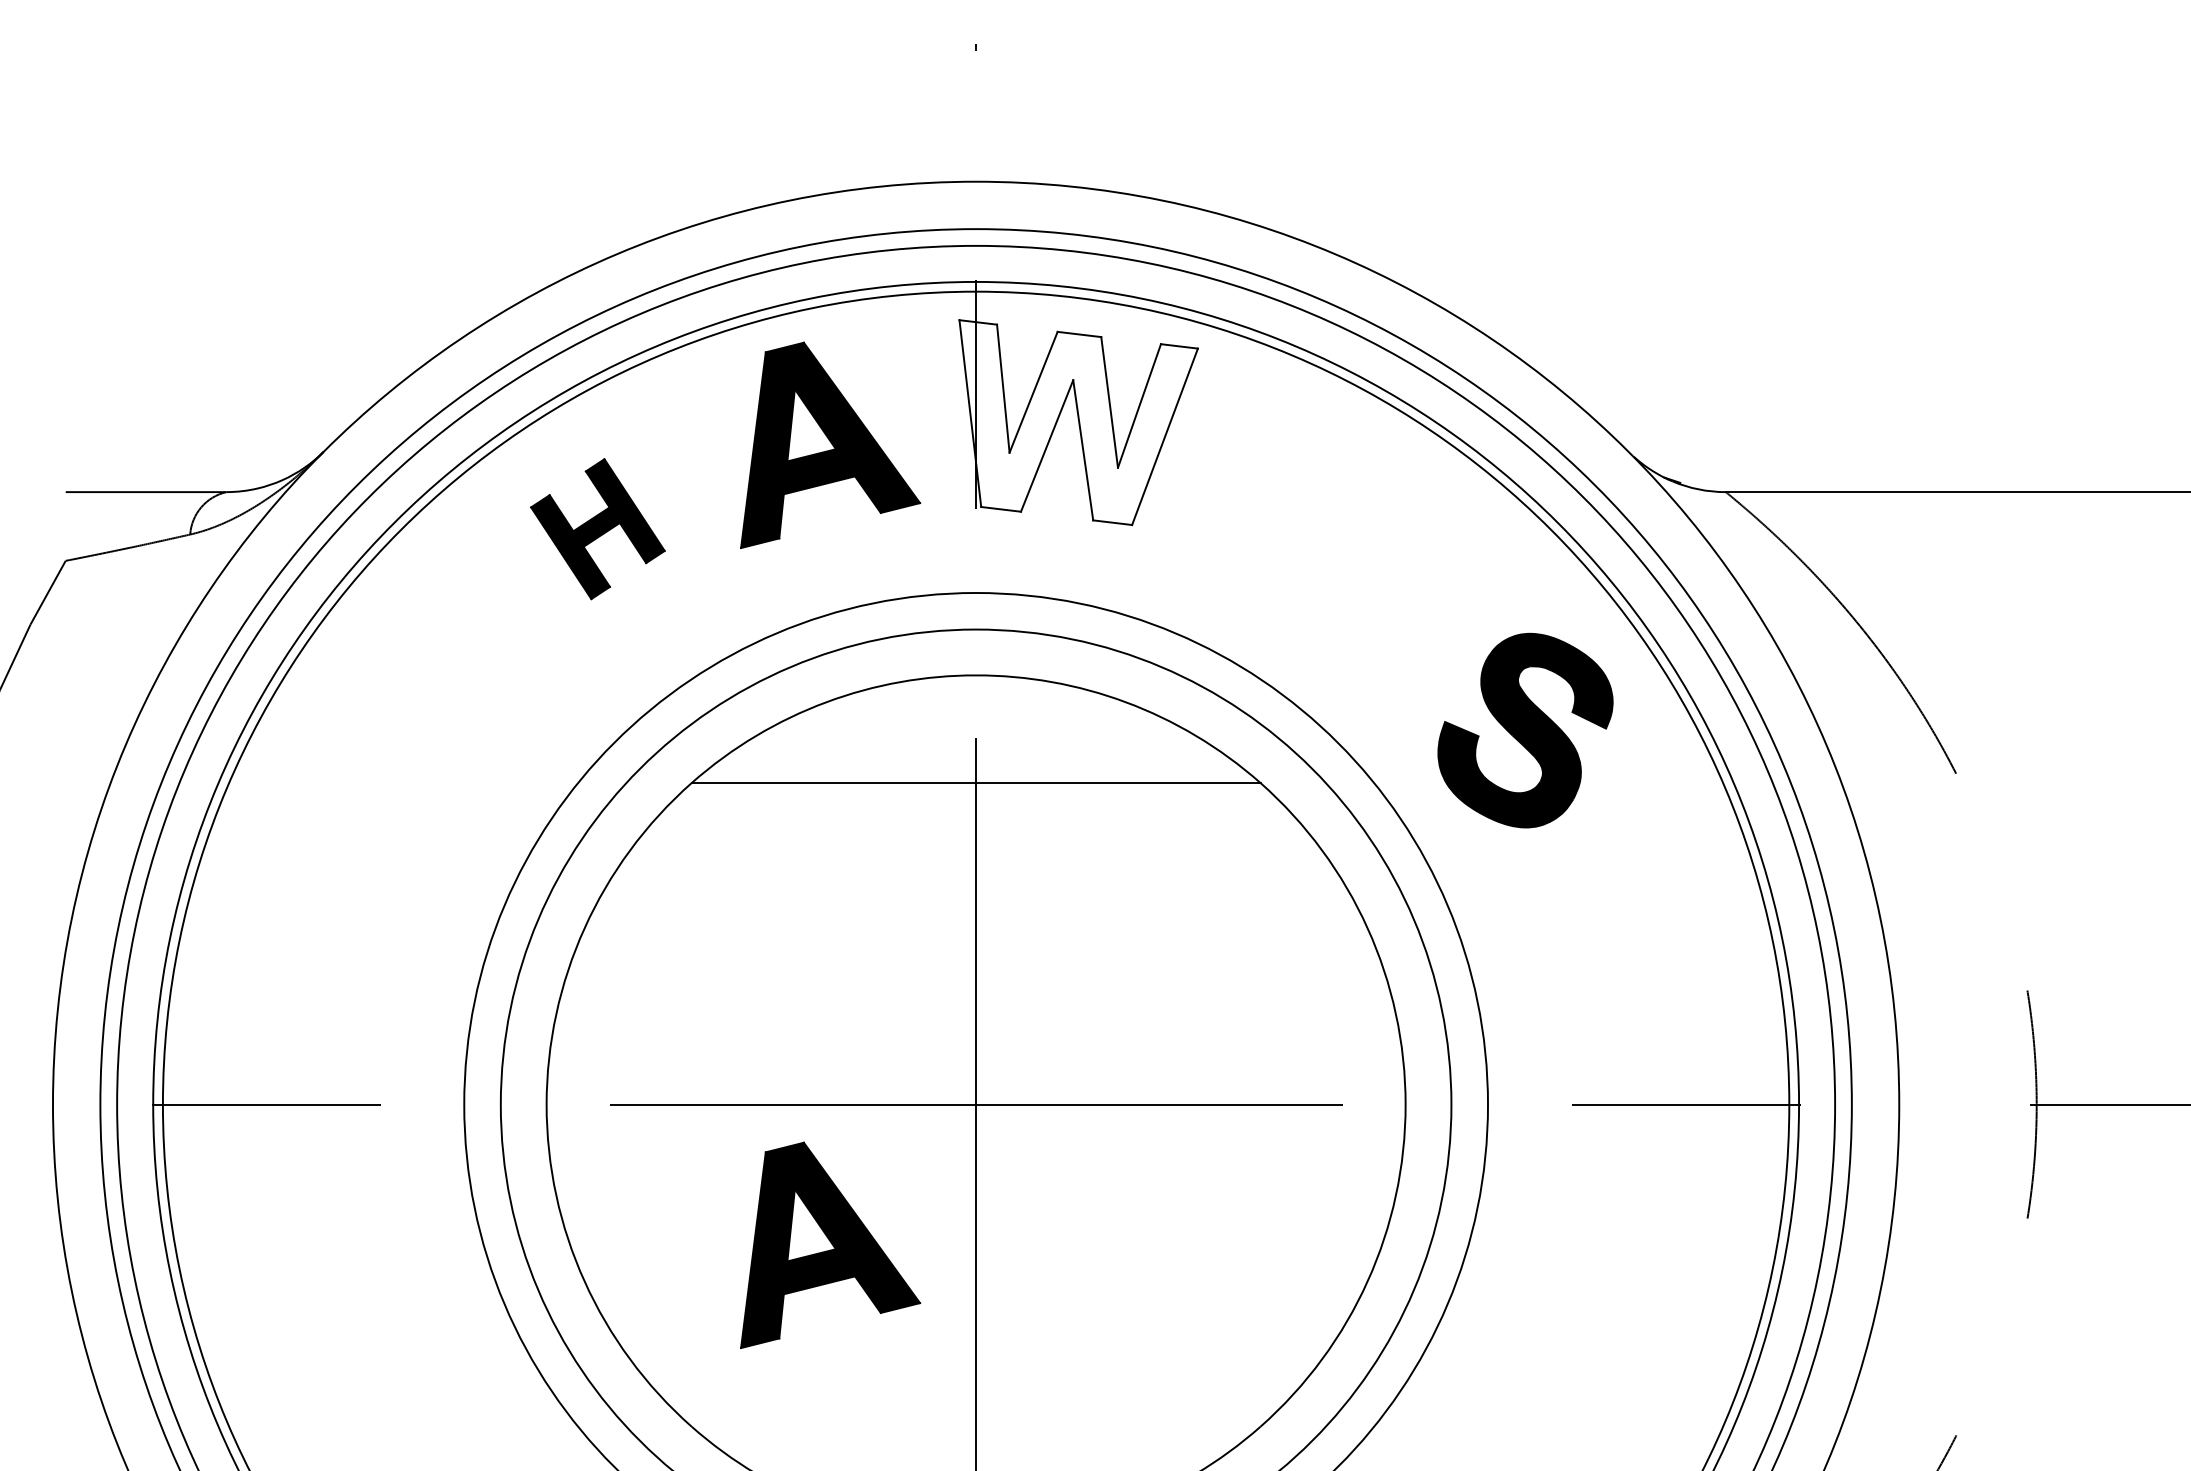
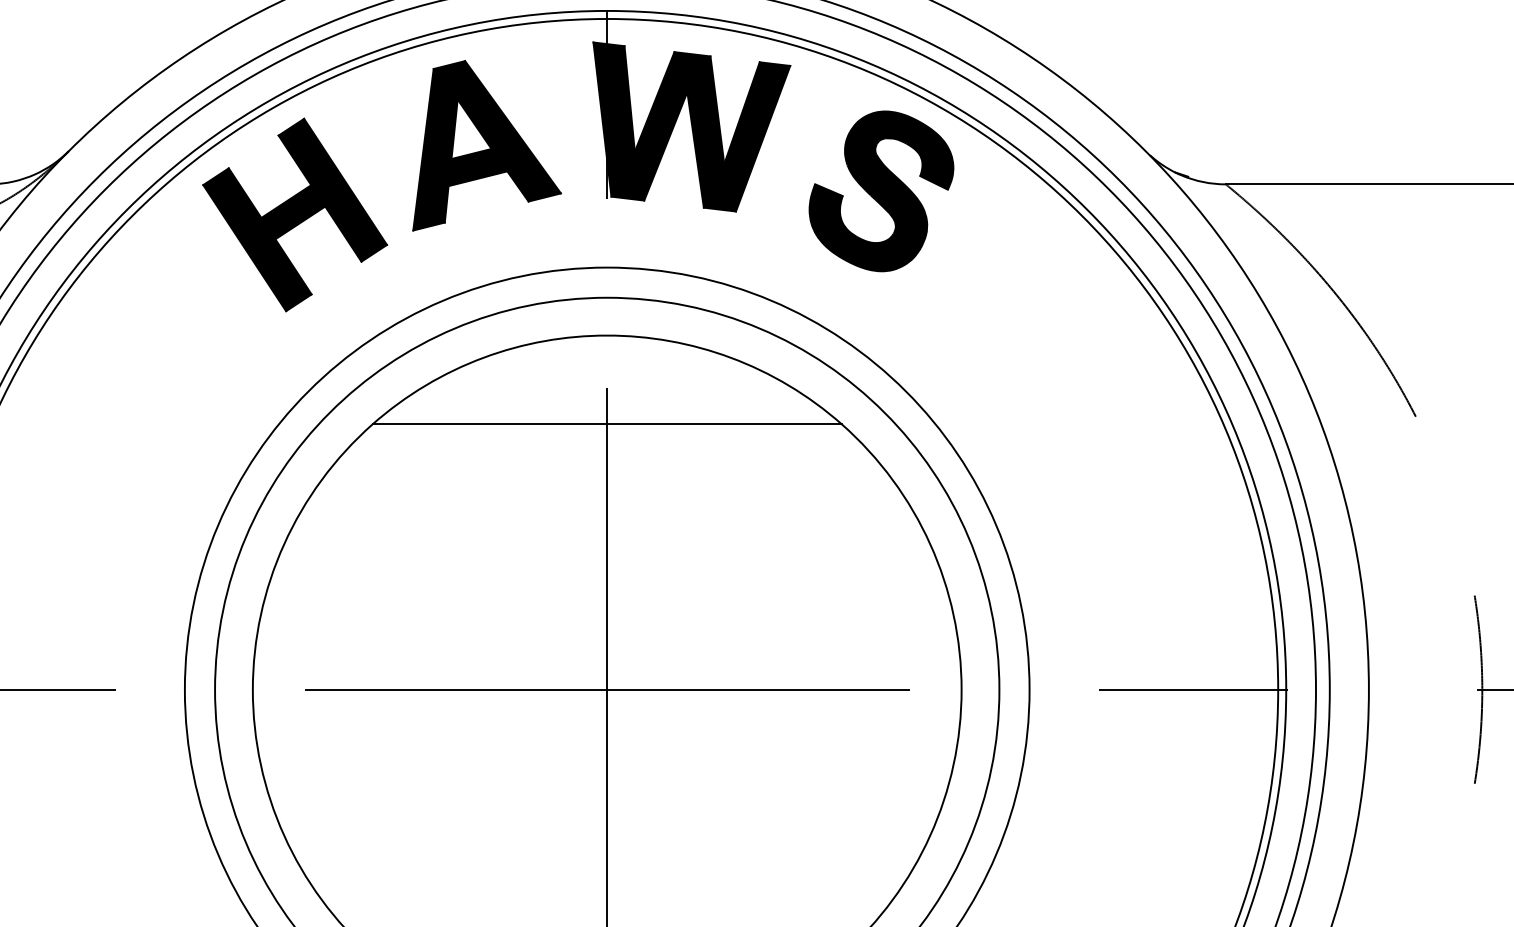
fill: (1078, 422) -> (691, 126), added
part: (597, 528) -> (294, 214), size x1.67
part: (1525, 730) -> (881, 191), moved
part: (830, 1244) -> (487, 805), removed

